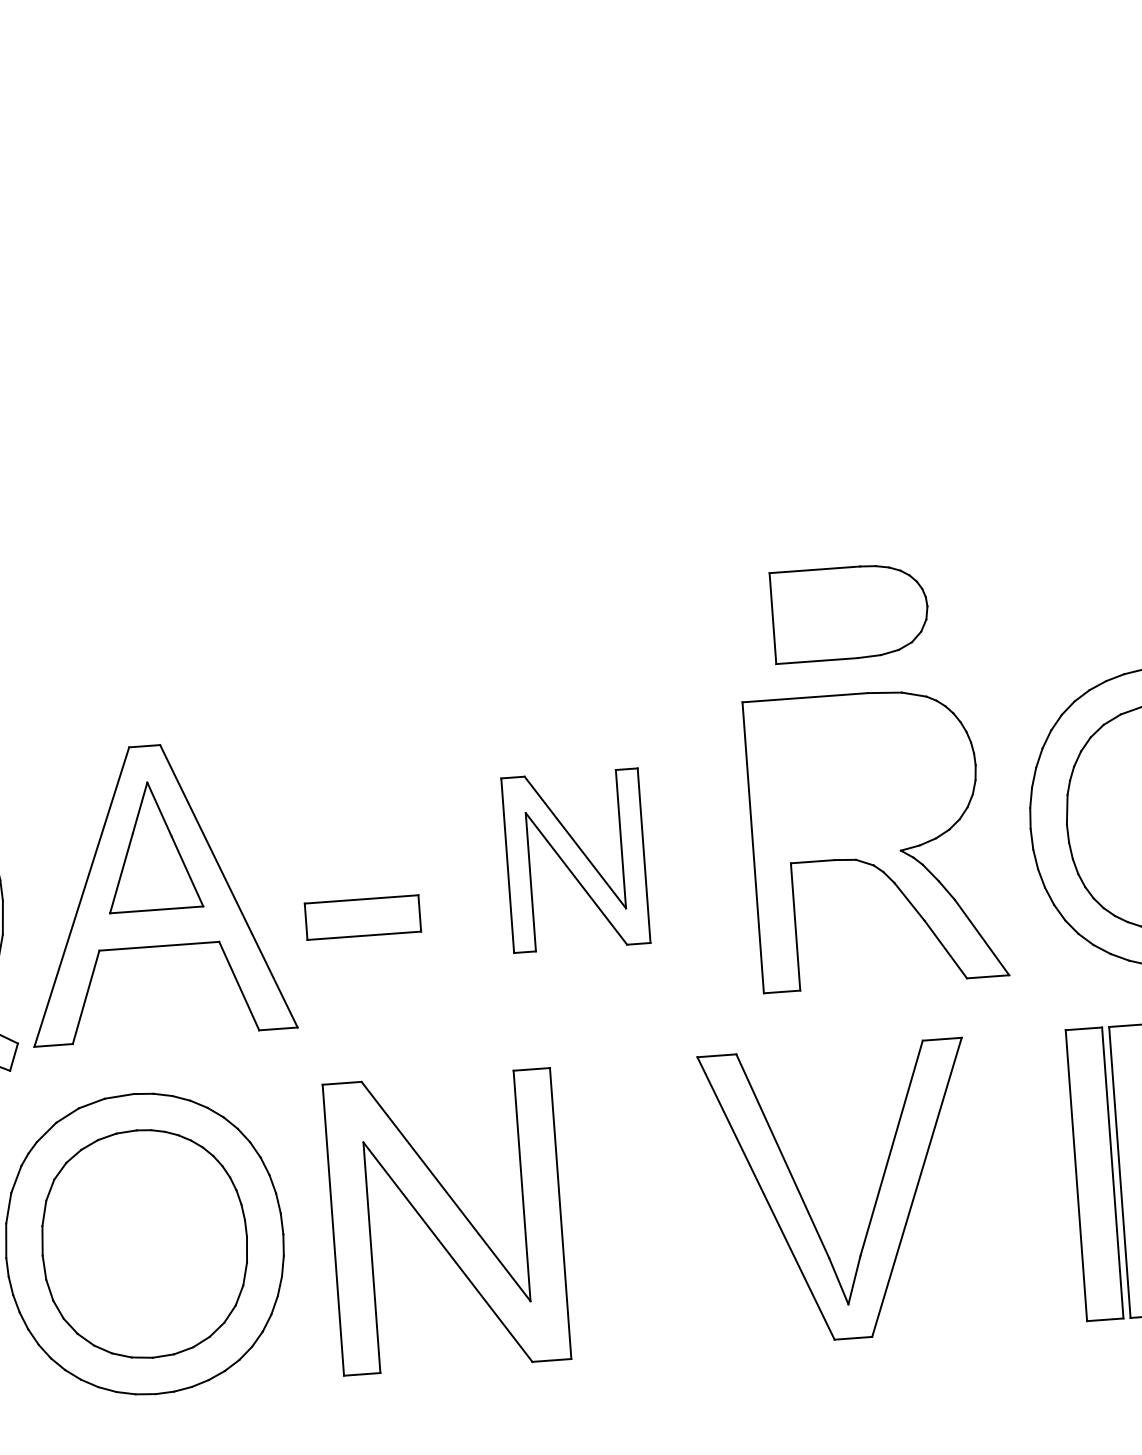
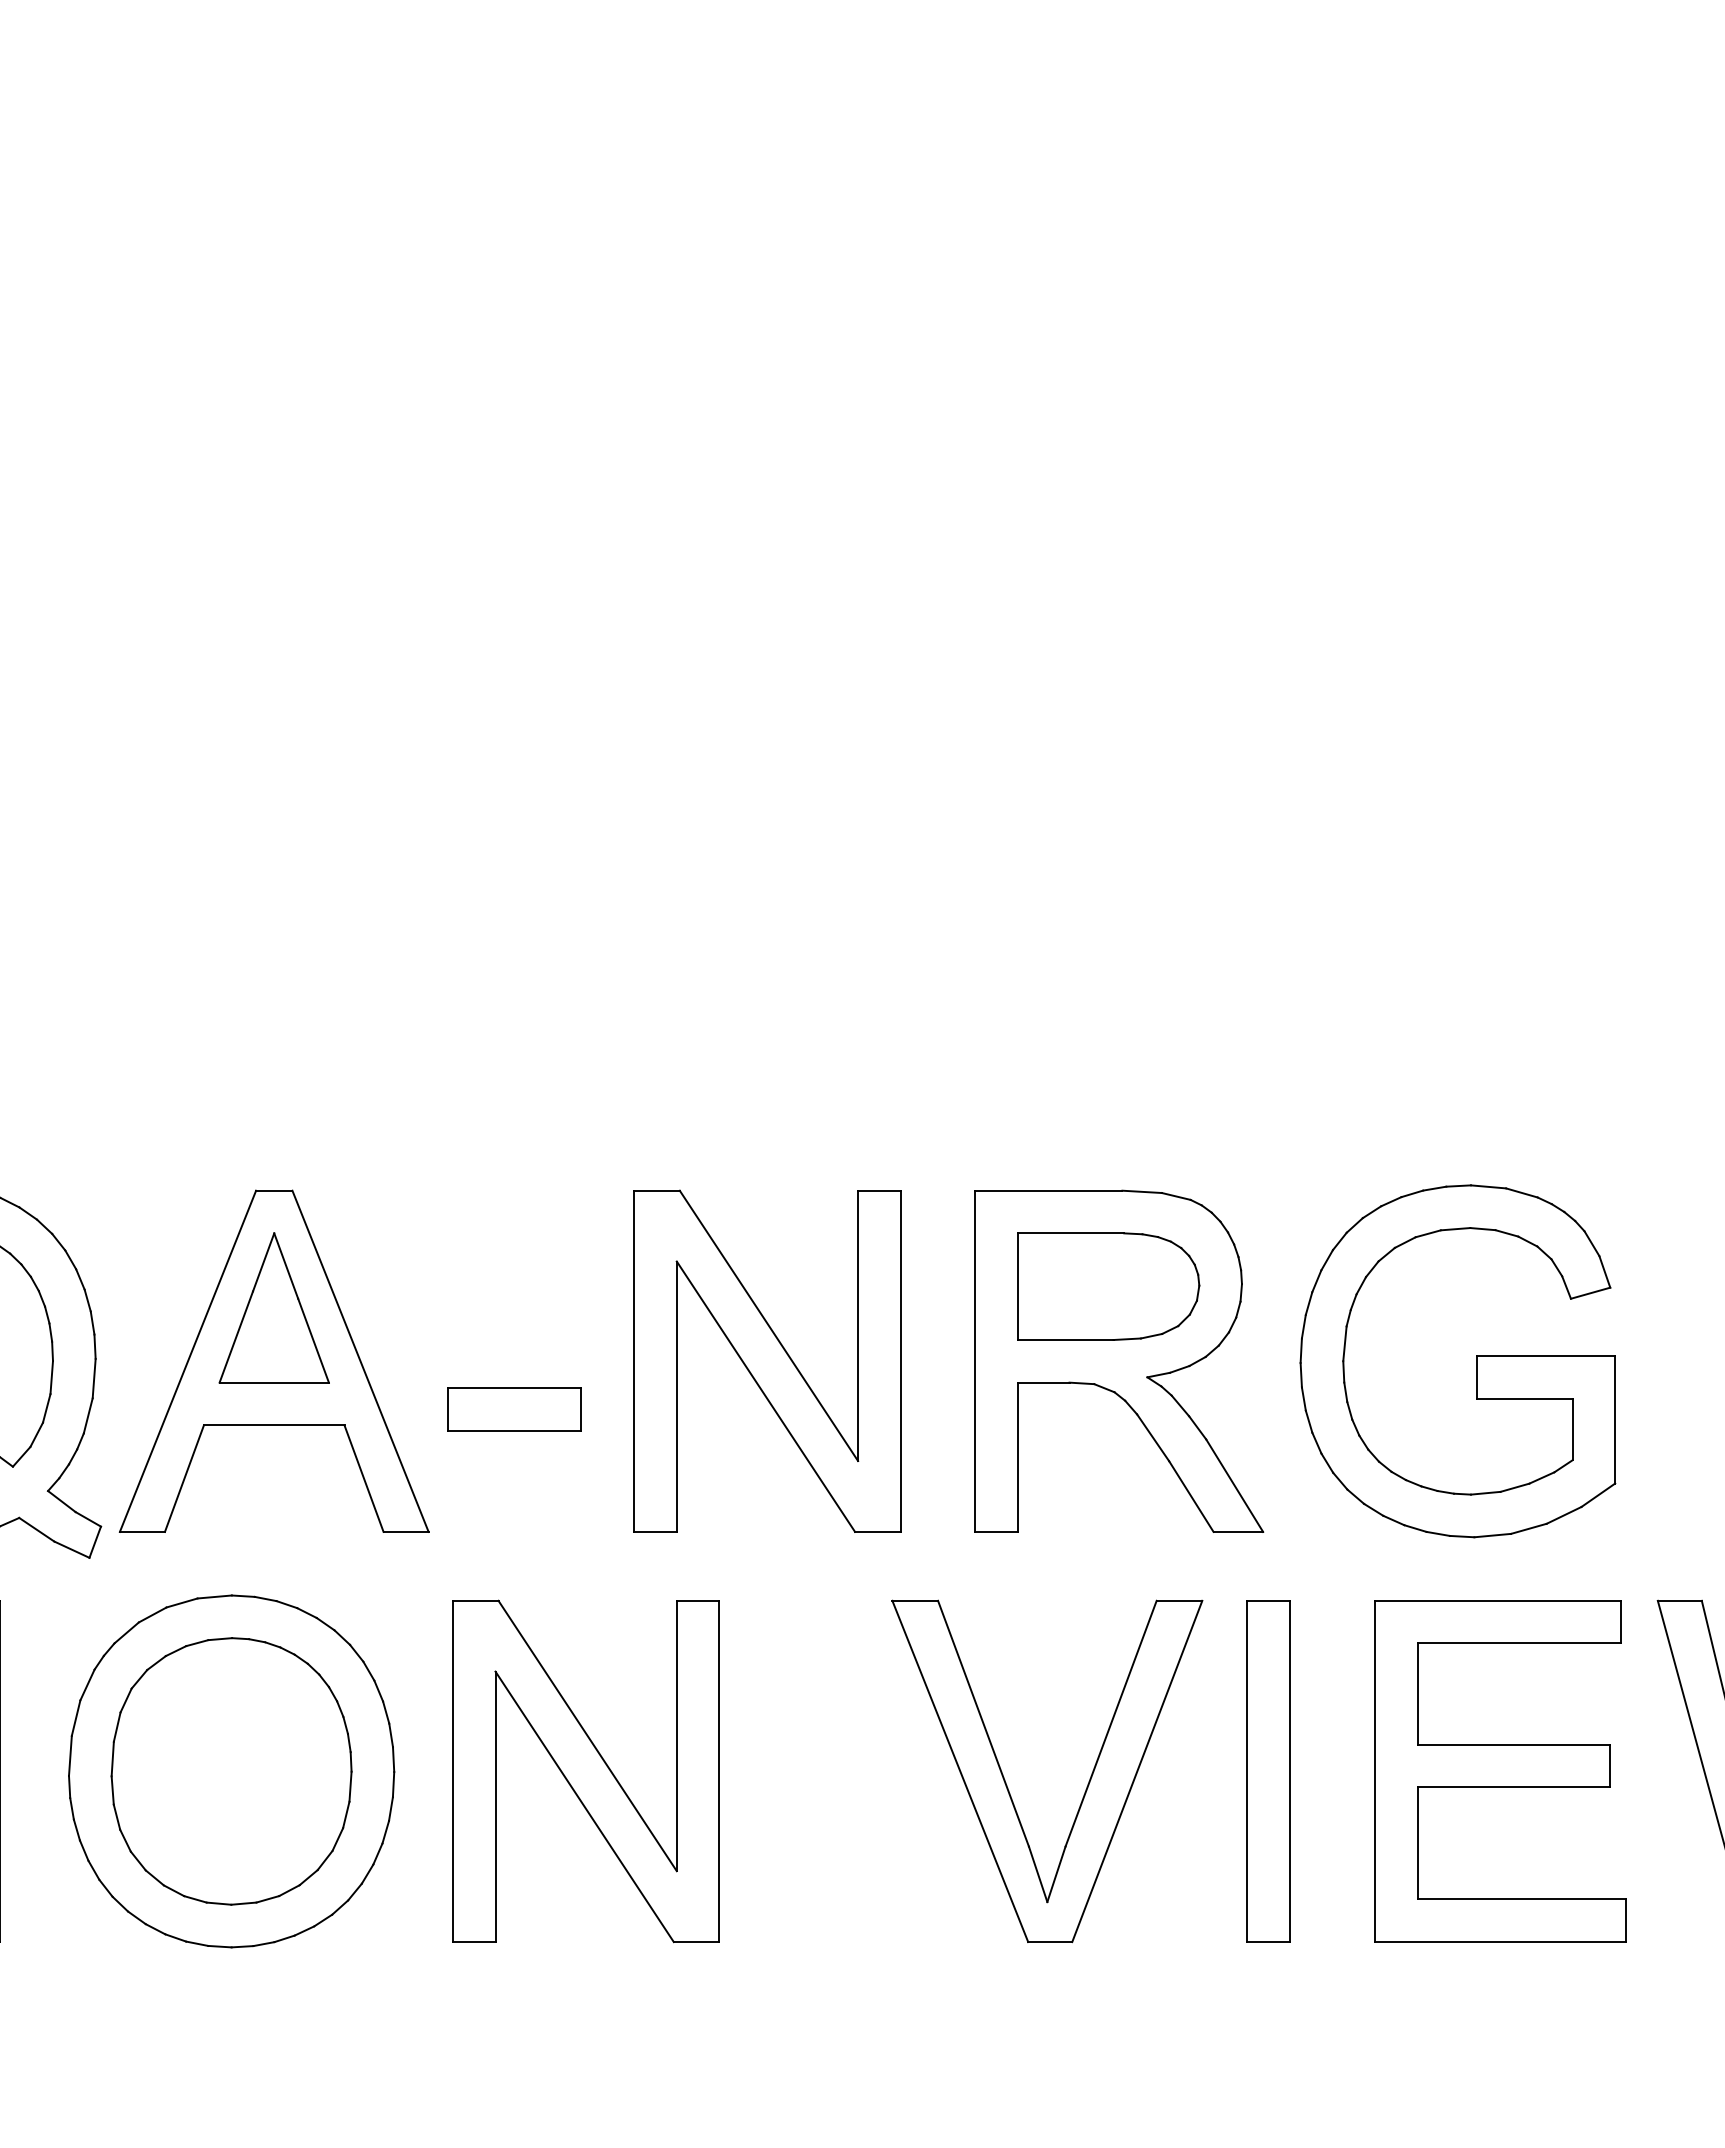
part: (850, 612) -> (1108, 1286), moved
part: (575, 860) -> (767, 1360), size x1.67
part: (1094, 1174) -> (1268, 1771), moved

